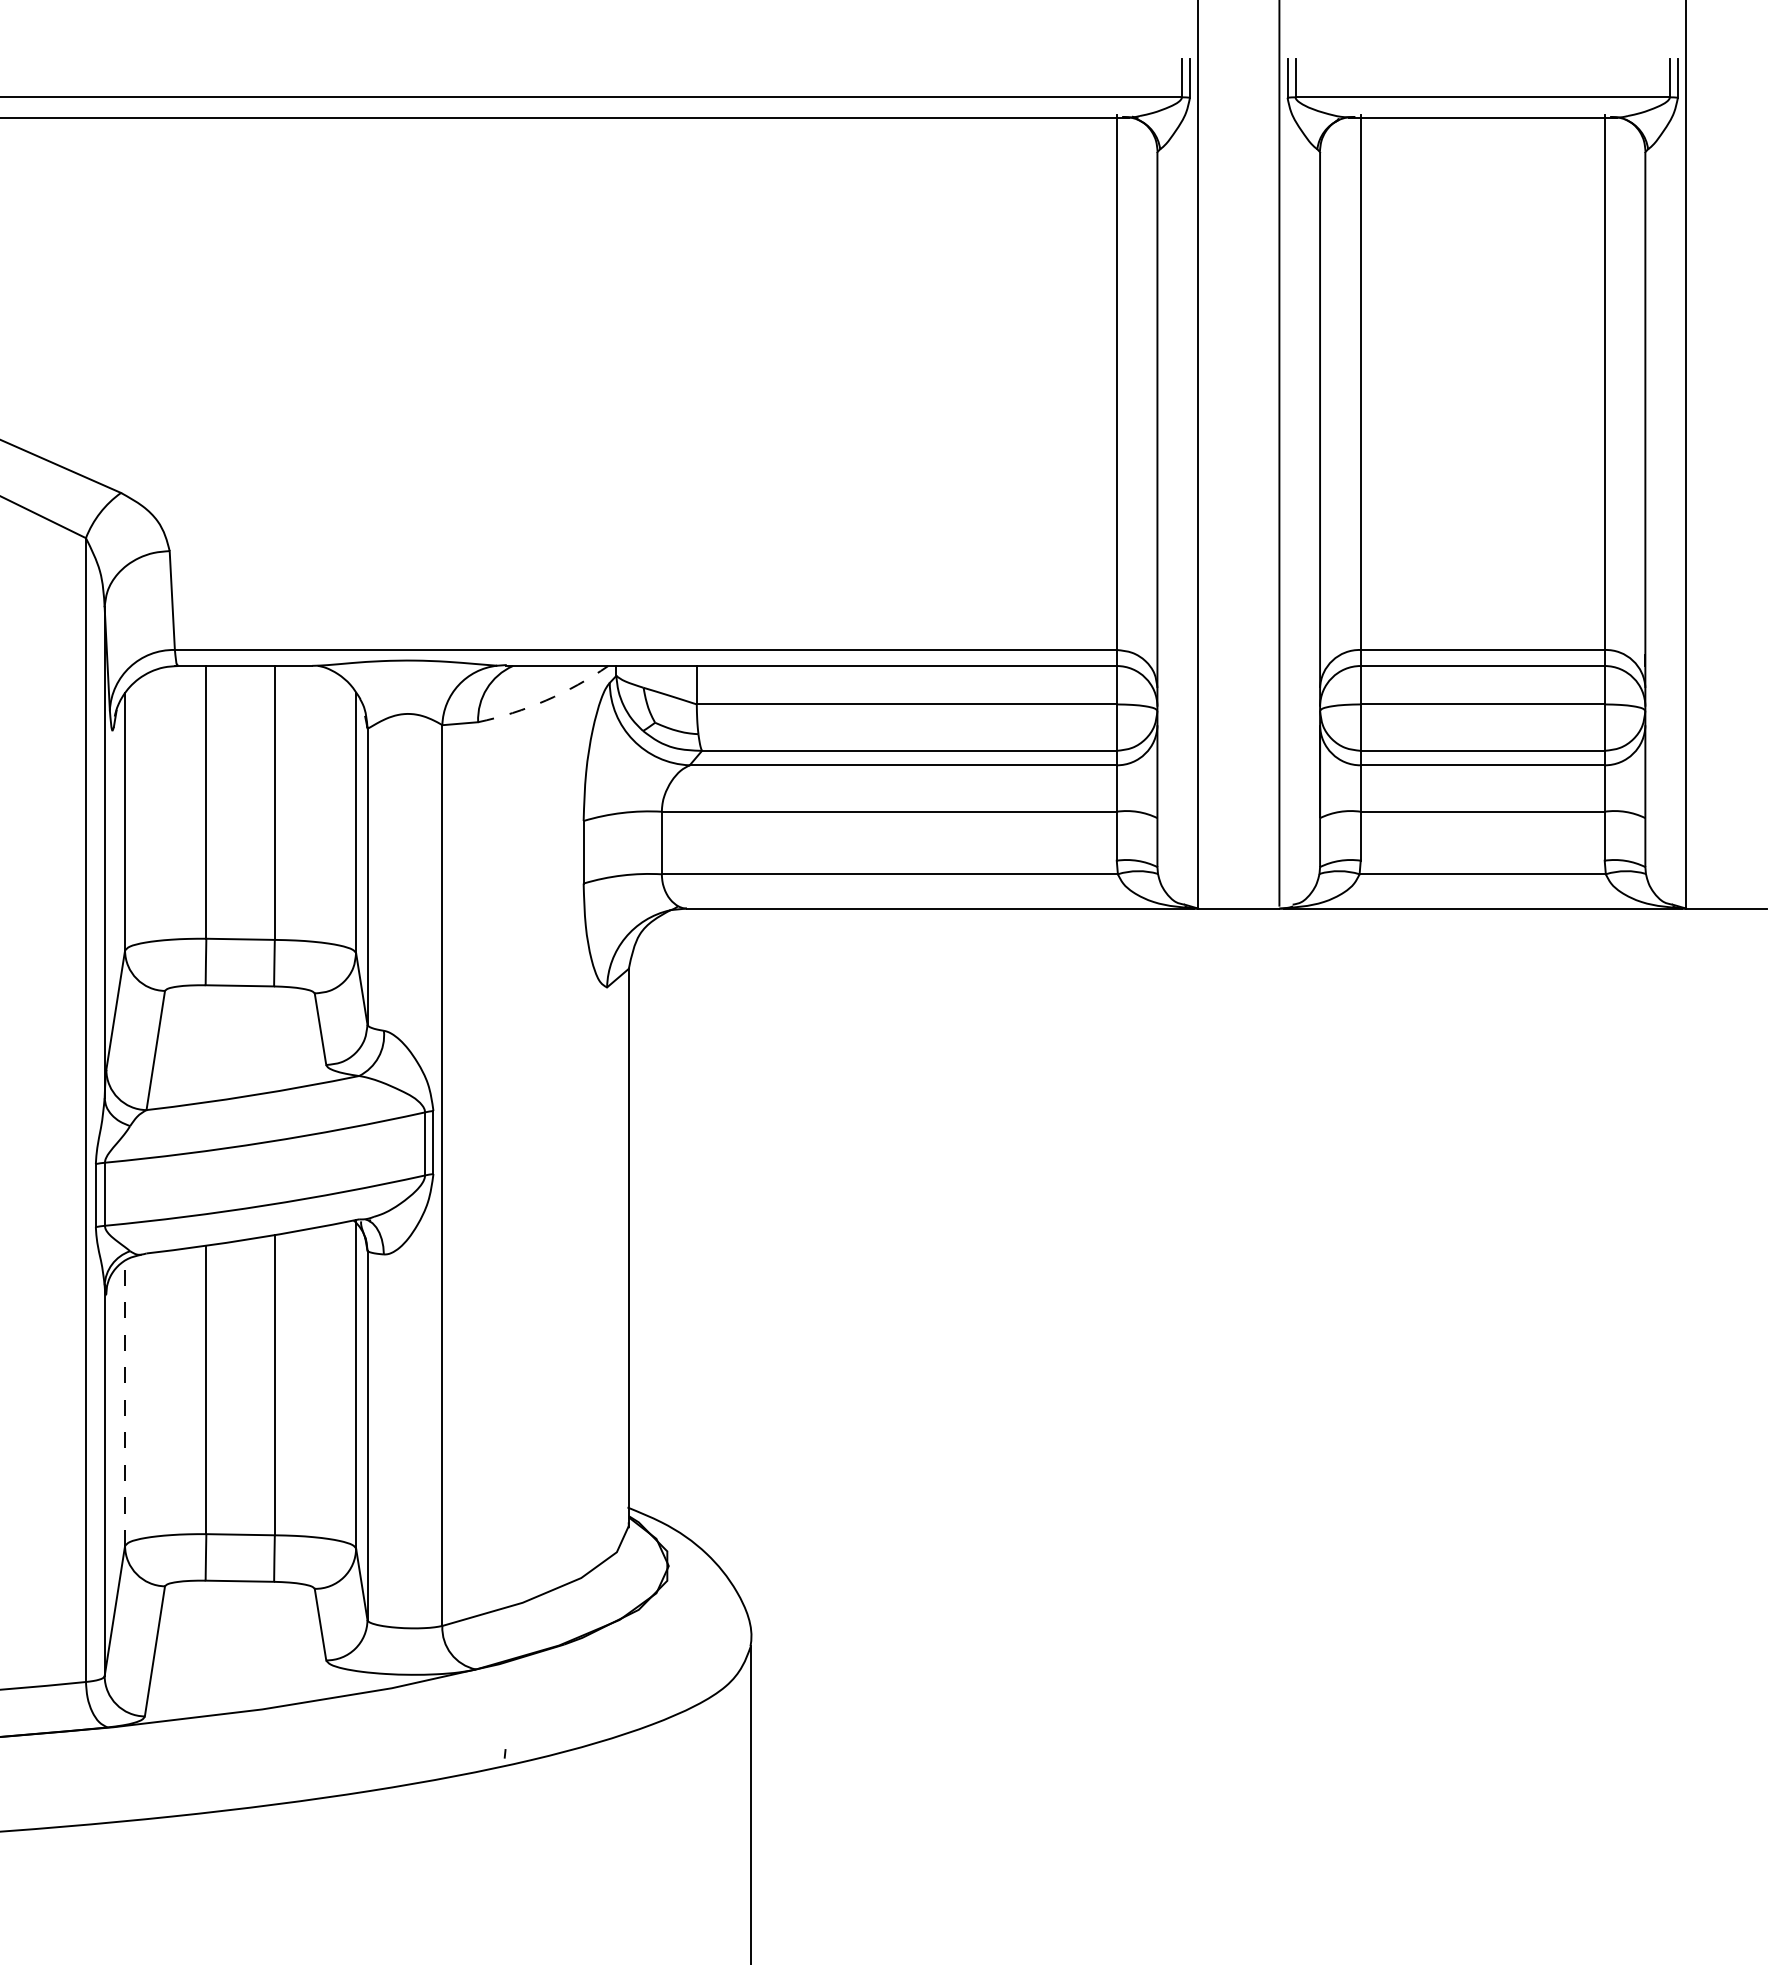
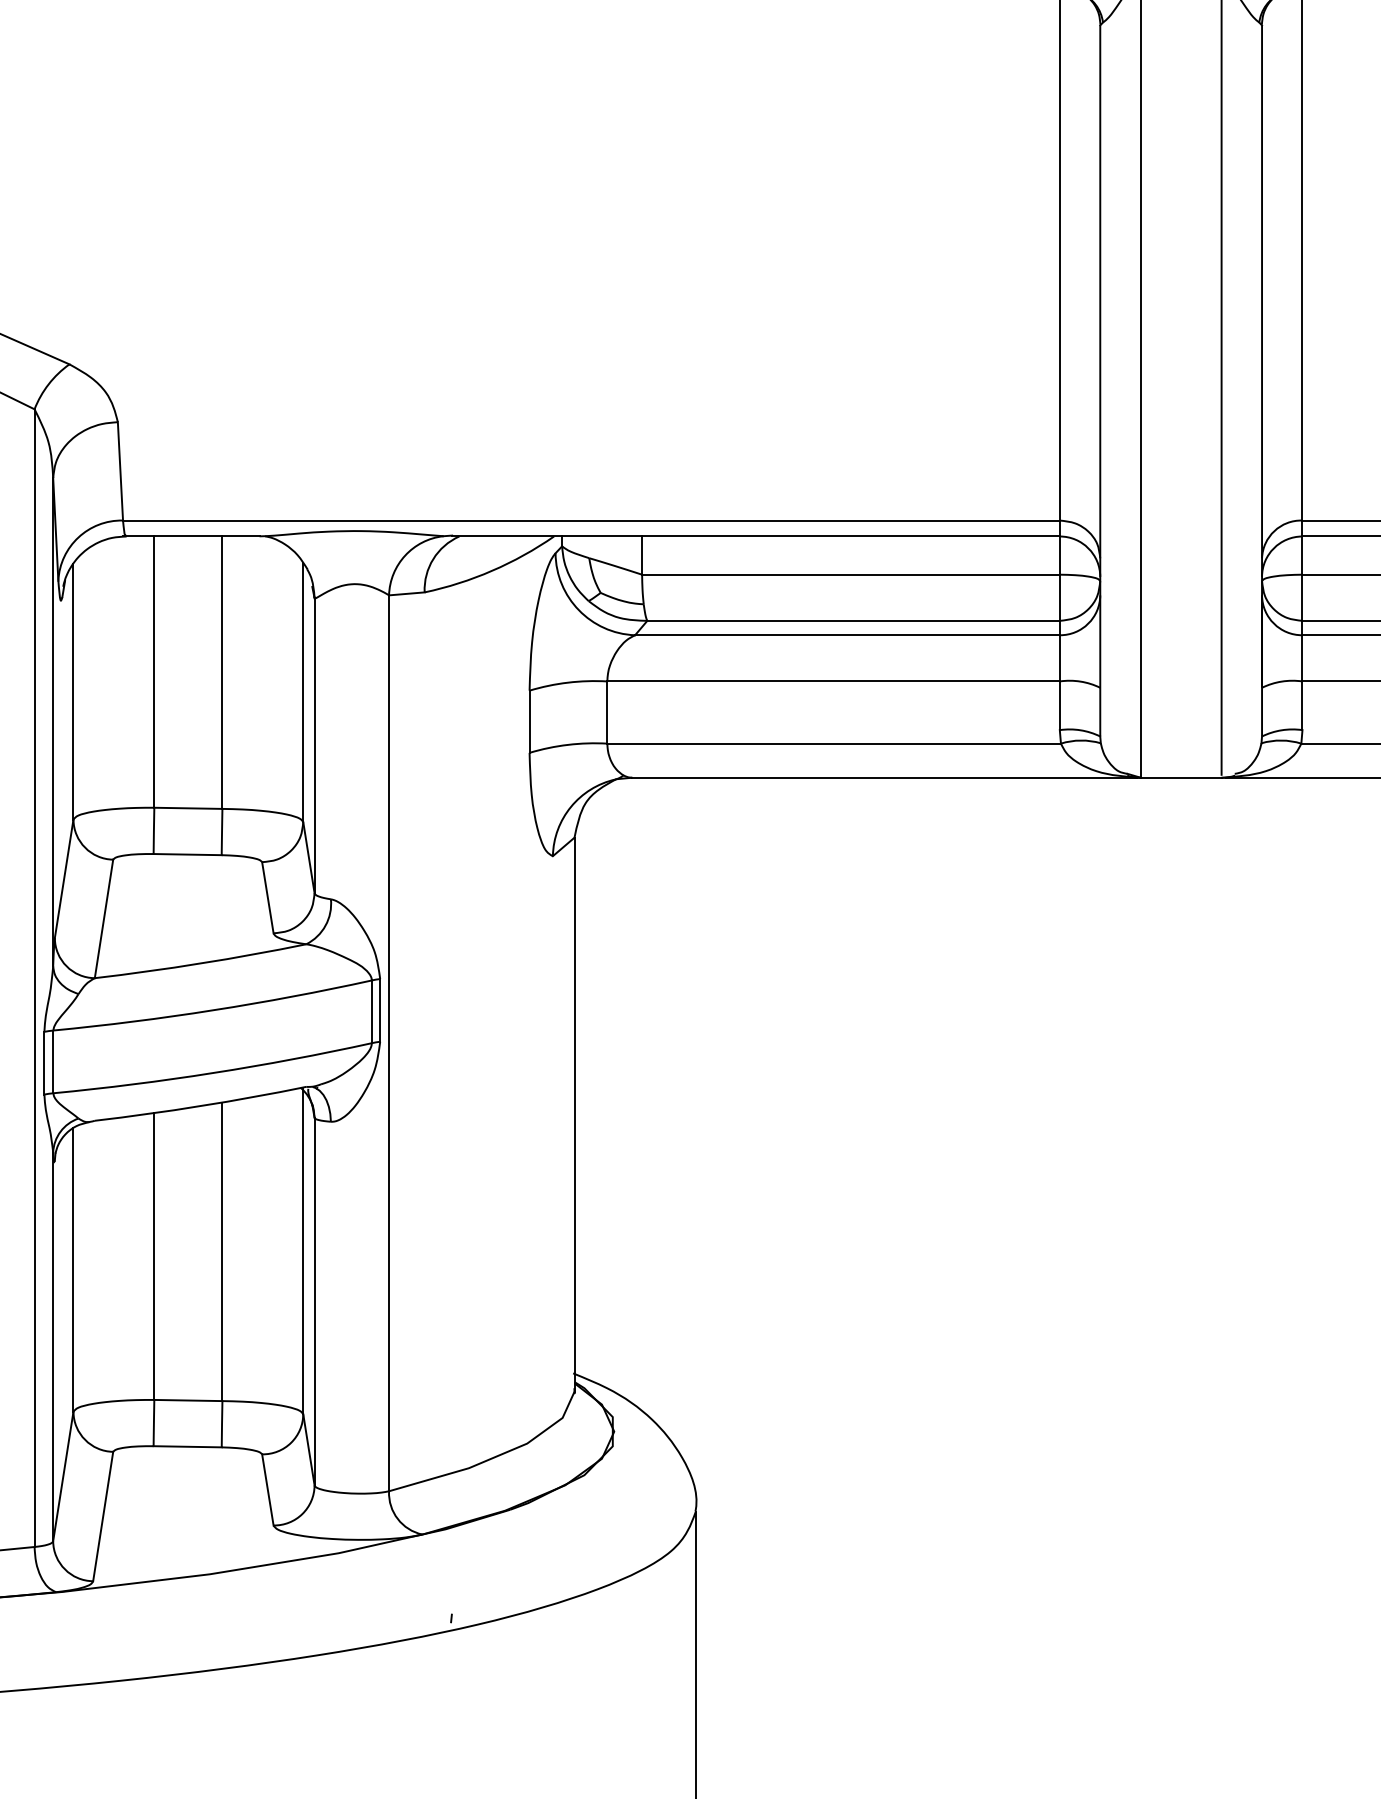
arc: (546, 700) -> (492, 570), dashed -> solid
line: (125, 1403) -> (73, 1269), dashed -> solid

